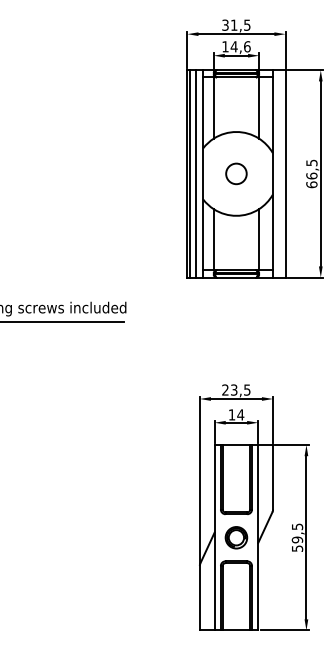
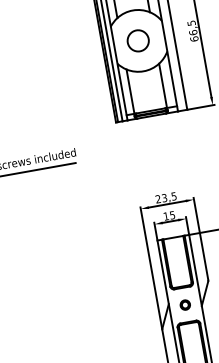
circle: (236, 173) -> (138, 40), size x1.4
text: (240, 414) -> (172, 215), 14 -> 15
part: (236, 537) -> (185, 304), size x0.6

